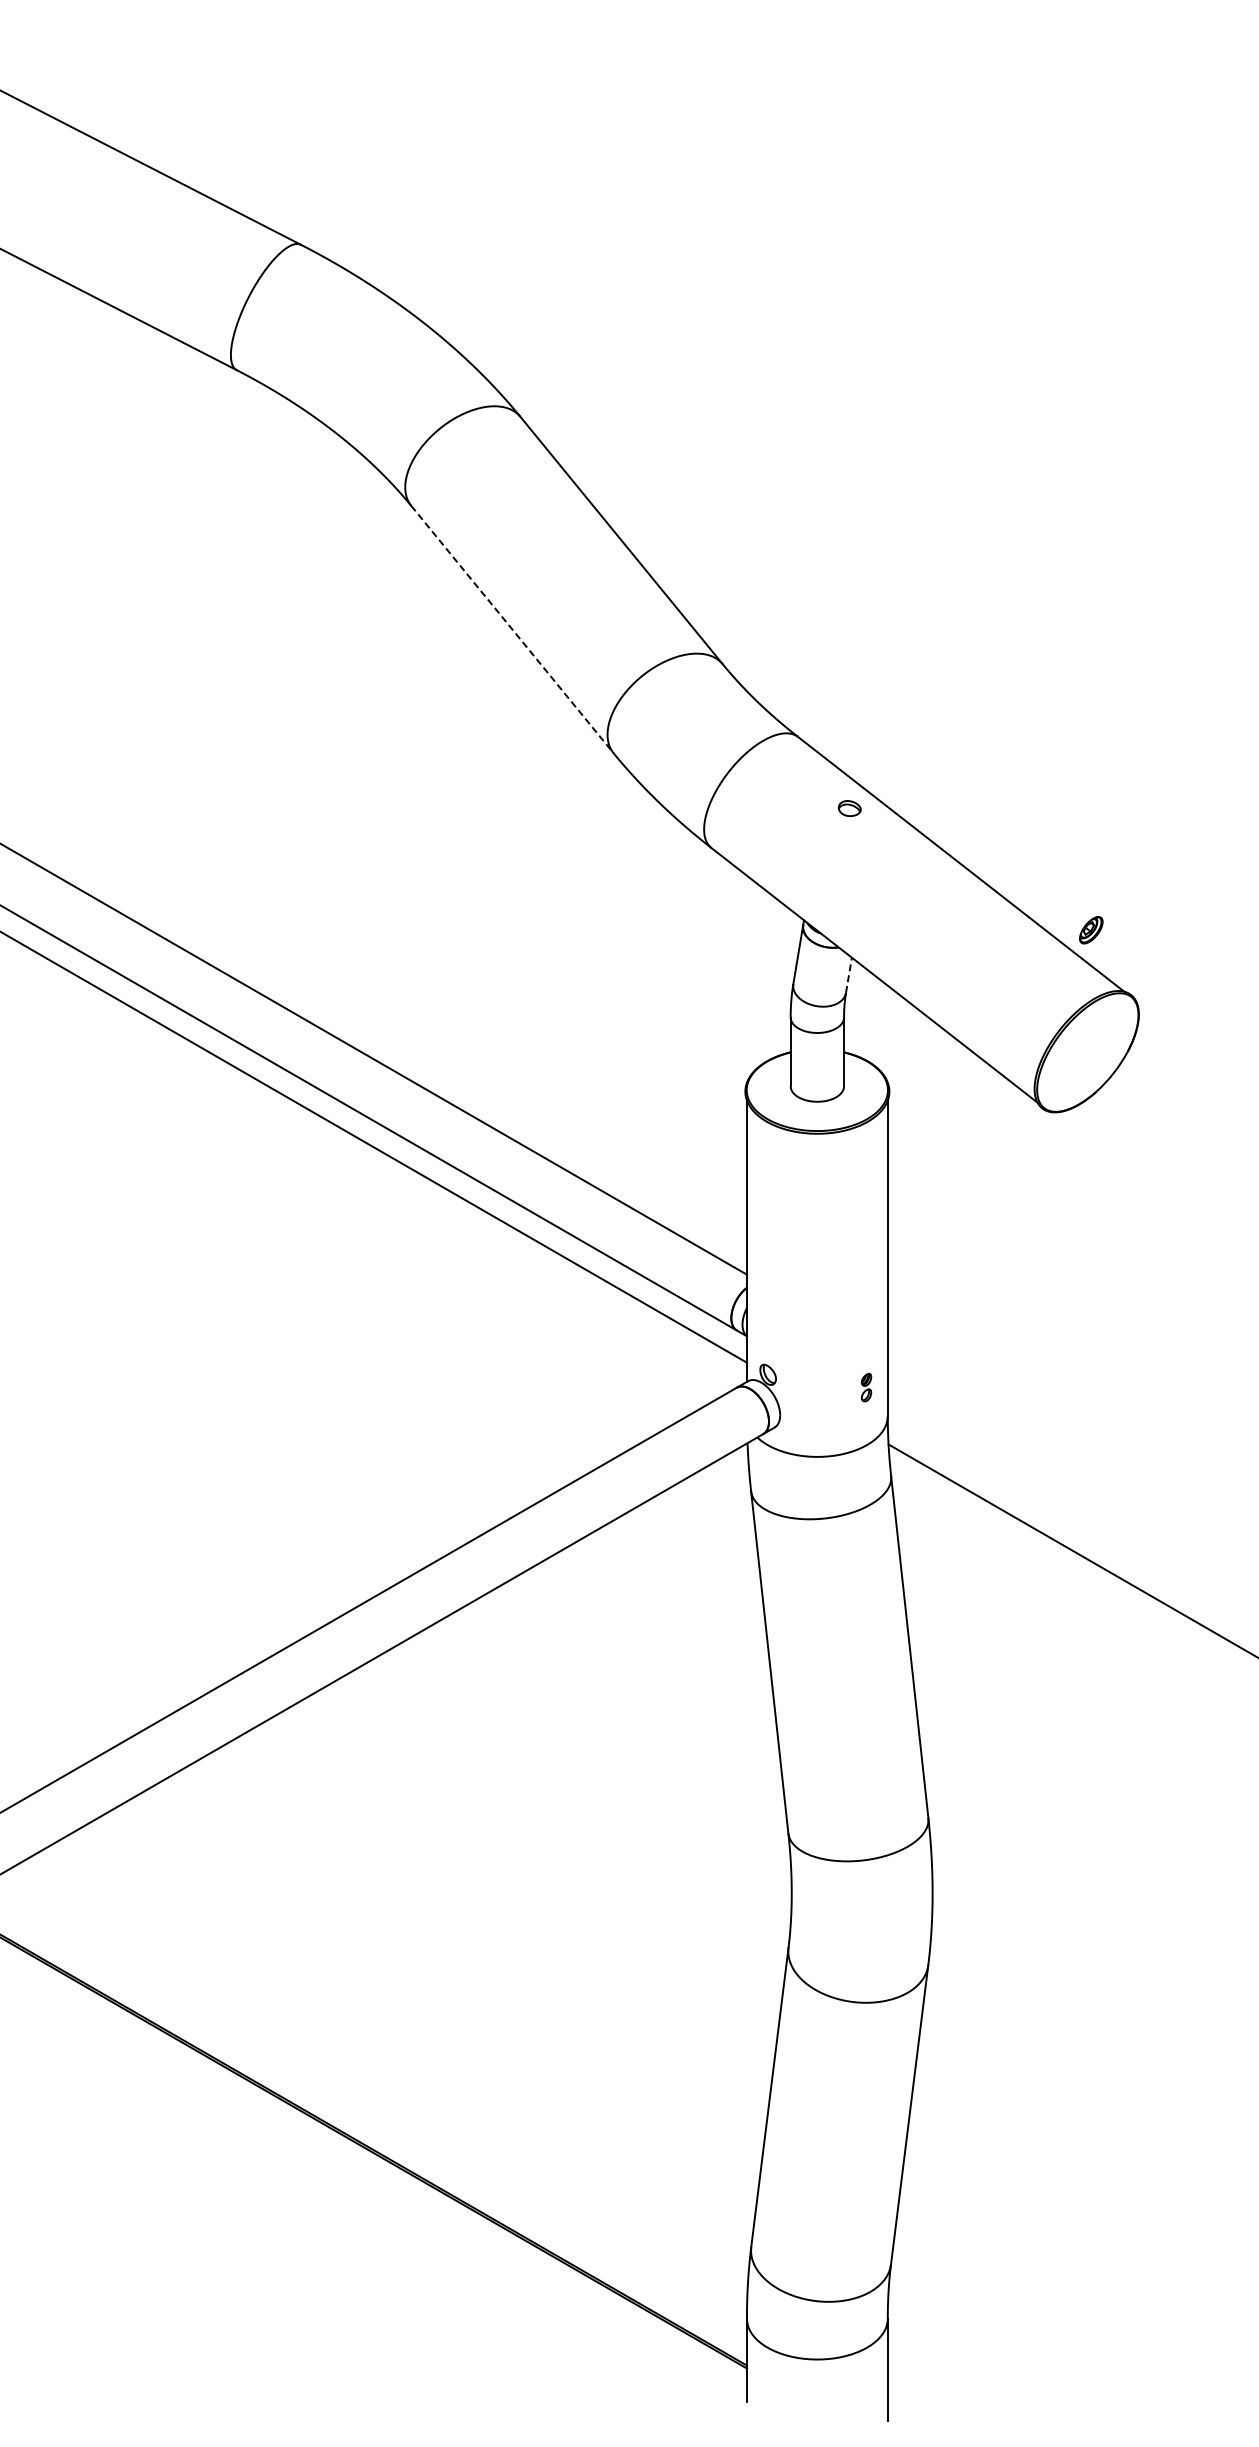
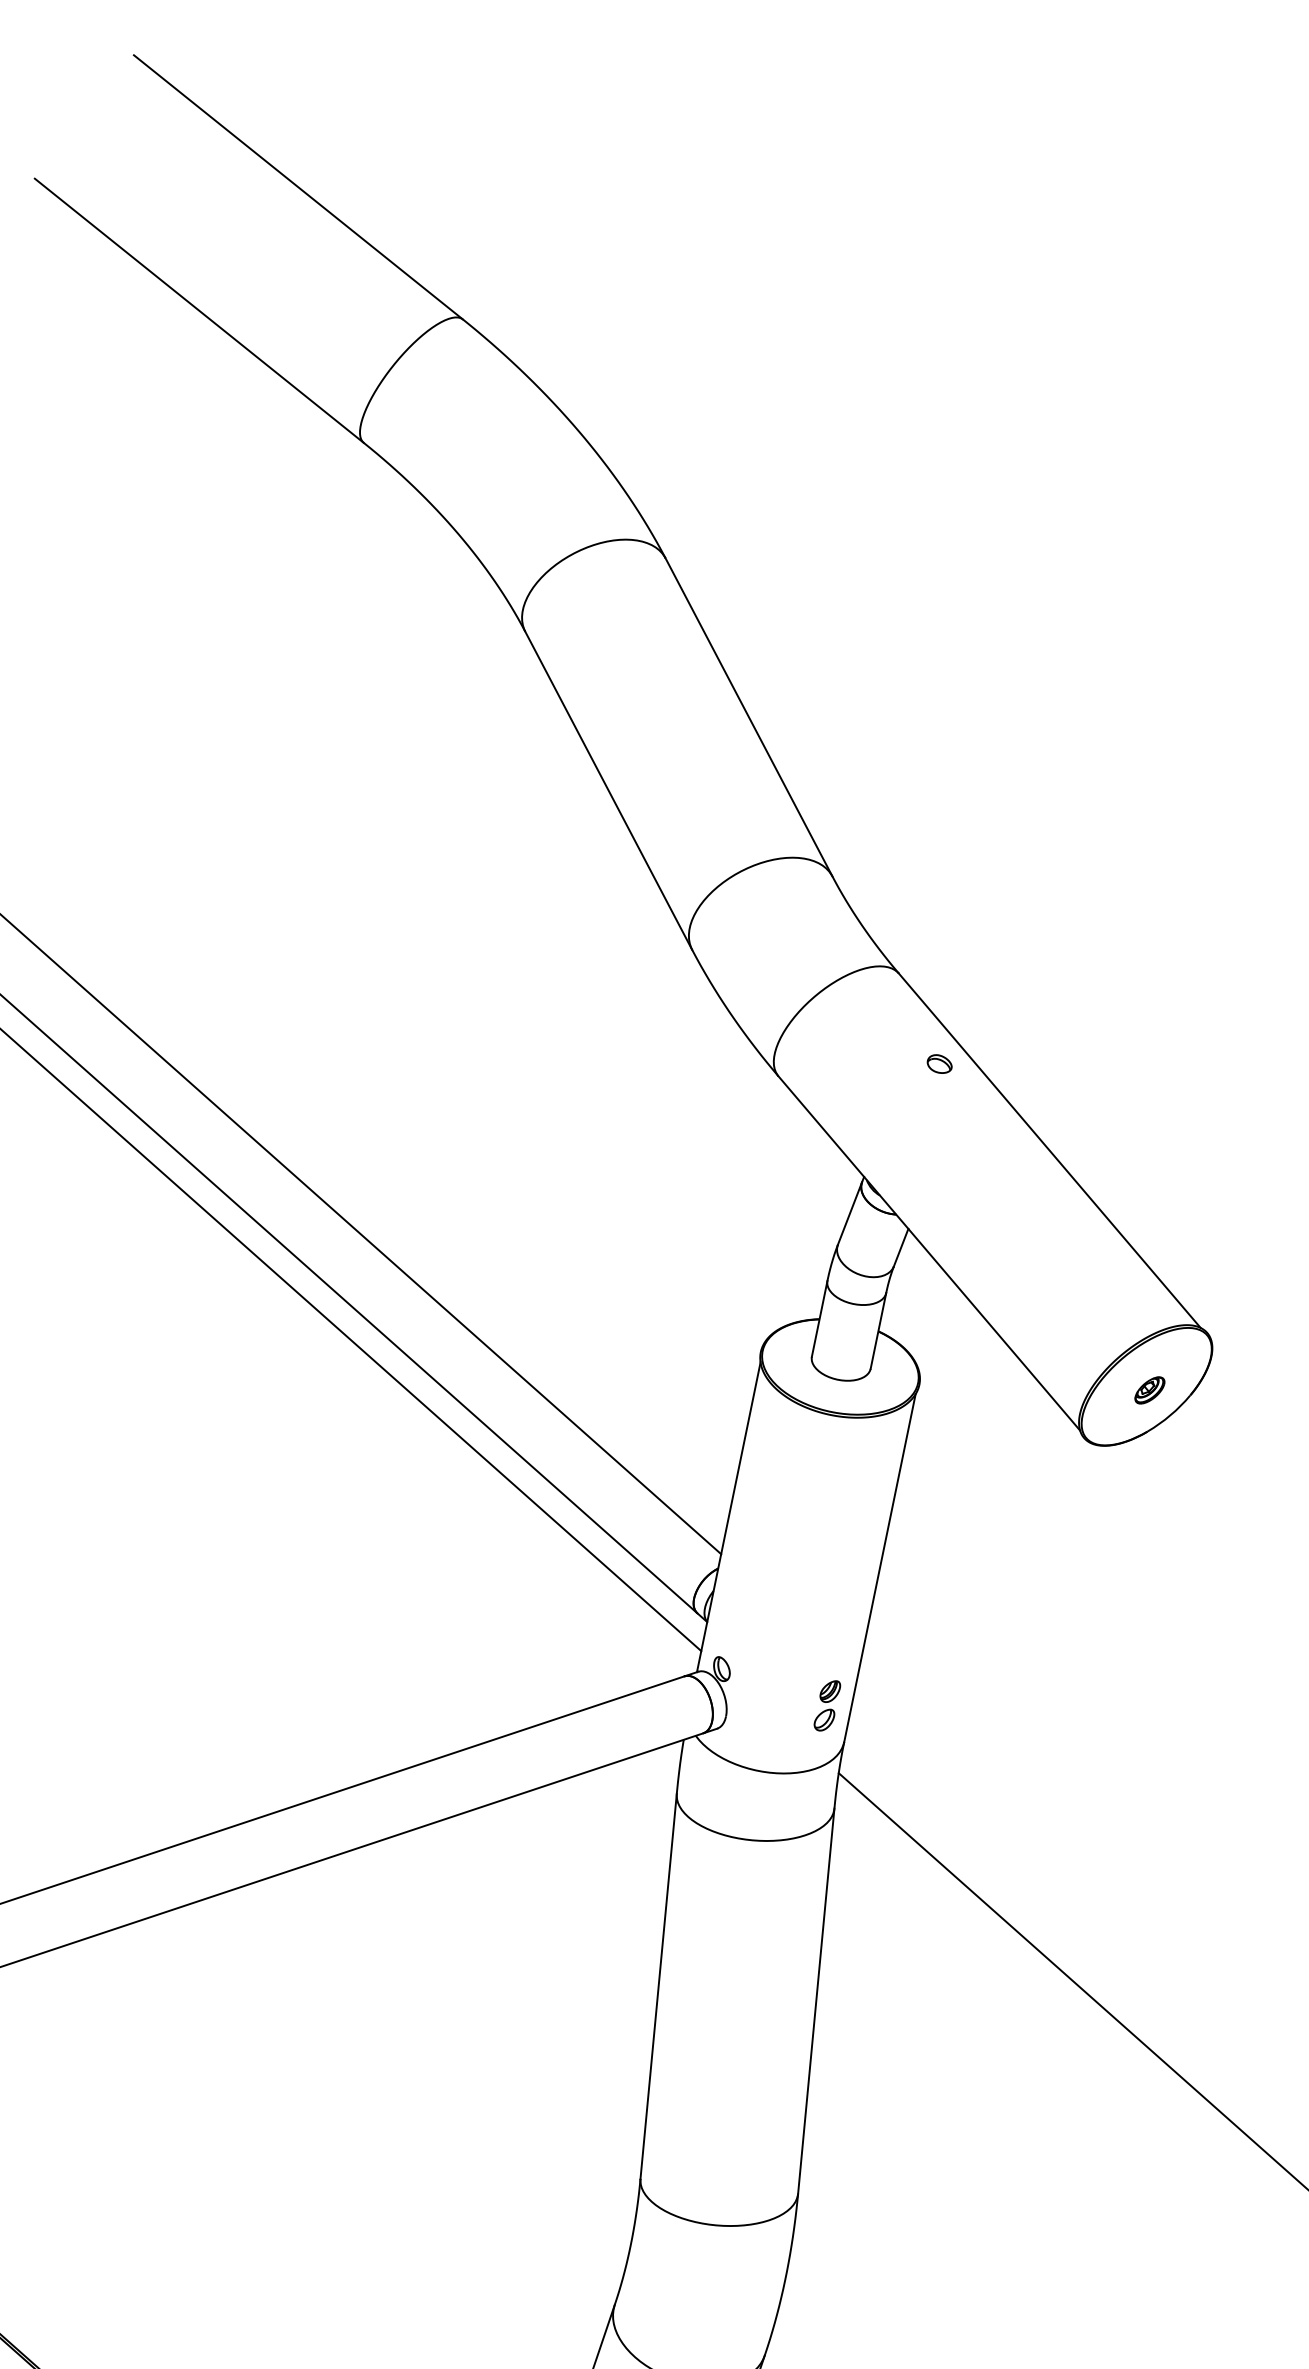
line: (512, 629) -> (608, 790), dashed -> solid
part: (1091, 930) -> (1150, 1390), moved
line: (848, 975) -> (900, 1247), dashed -> solid
part: (866, 1387) -> (827, 1705), size x1.67

